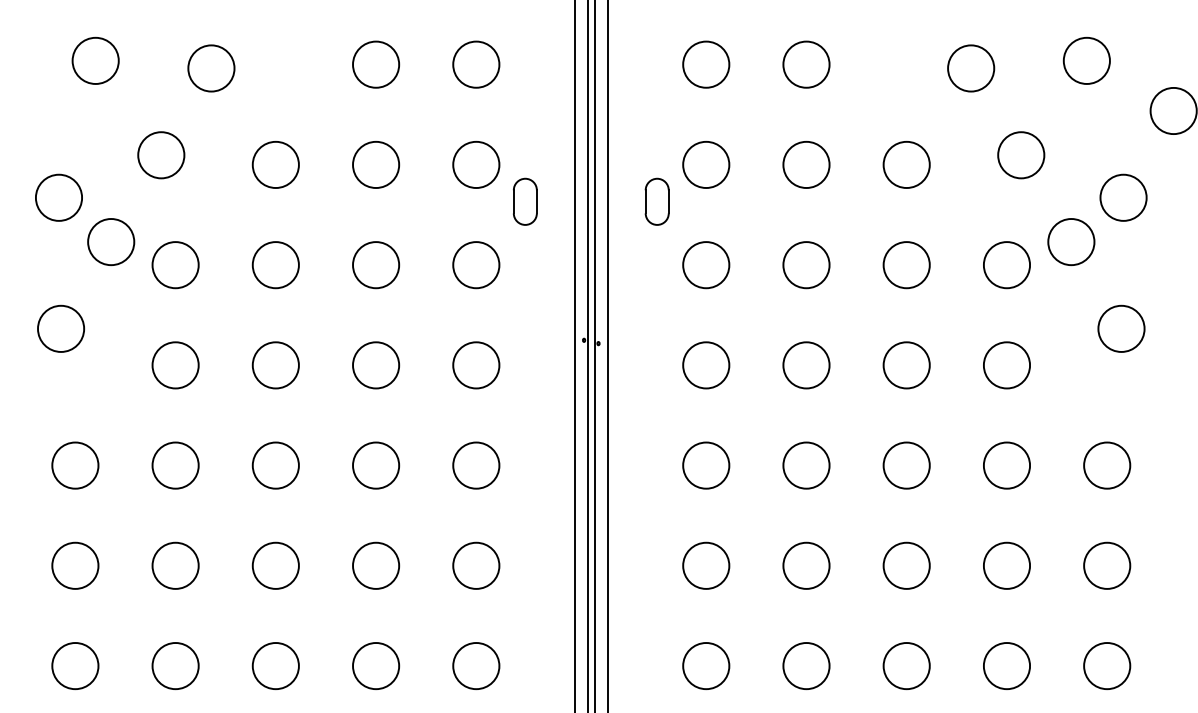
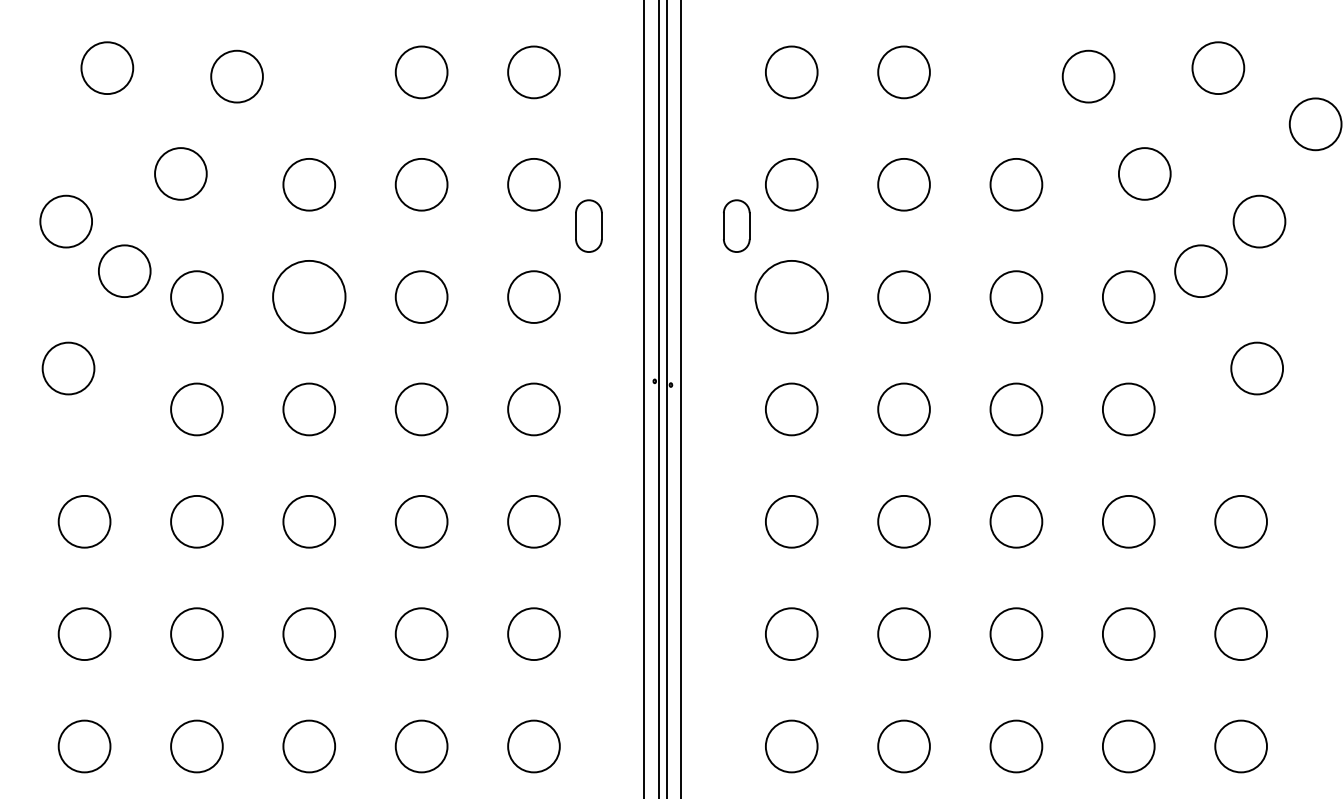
circle: (275, 265) -> (308, 297), size x1.4
circle: (706, 265) -> (791, 297), size x1.4

